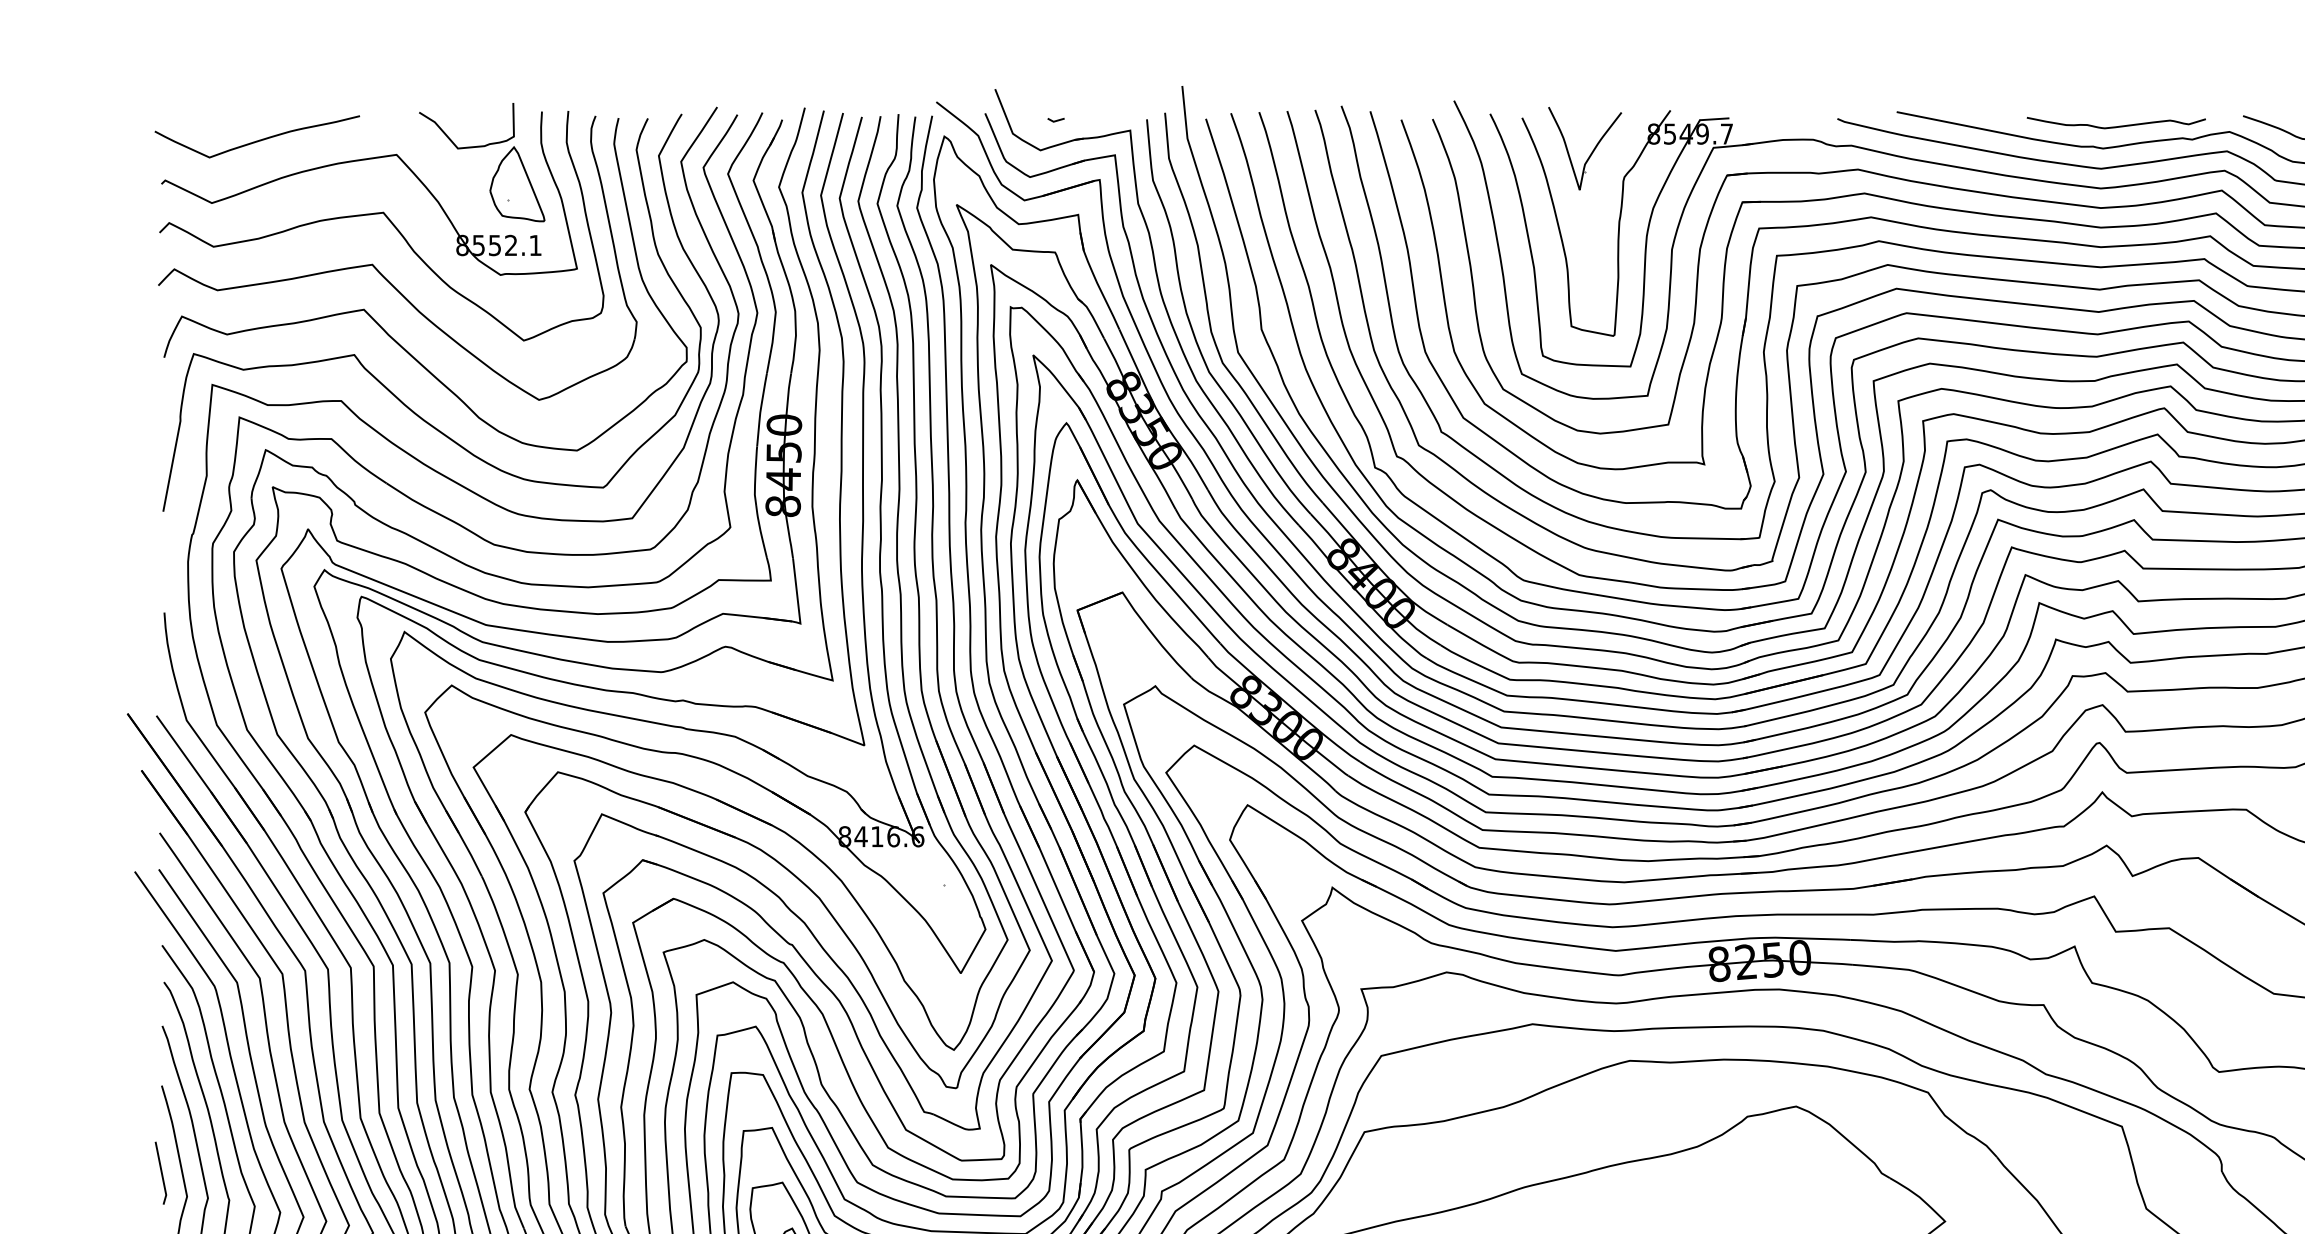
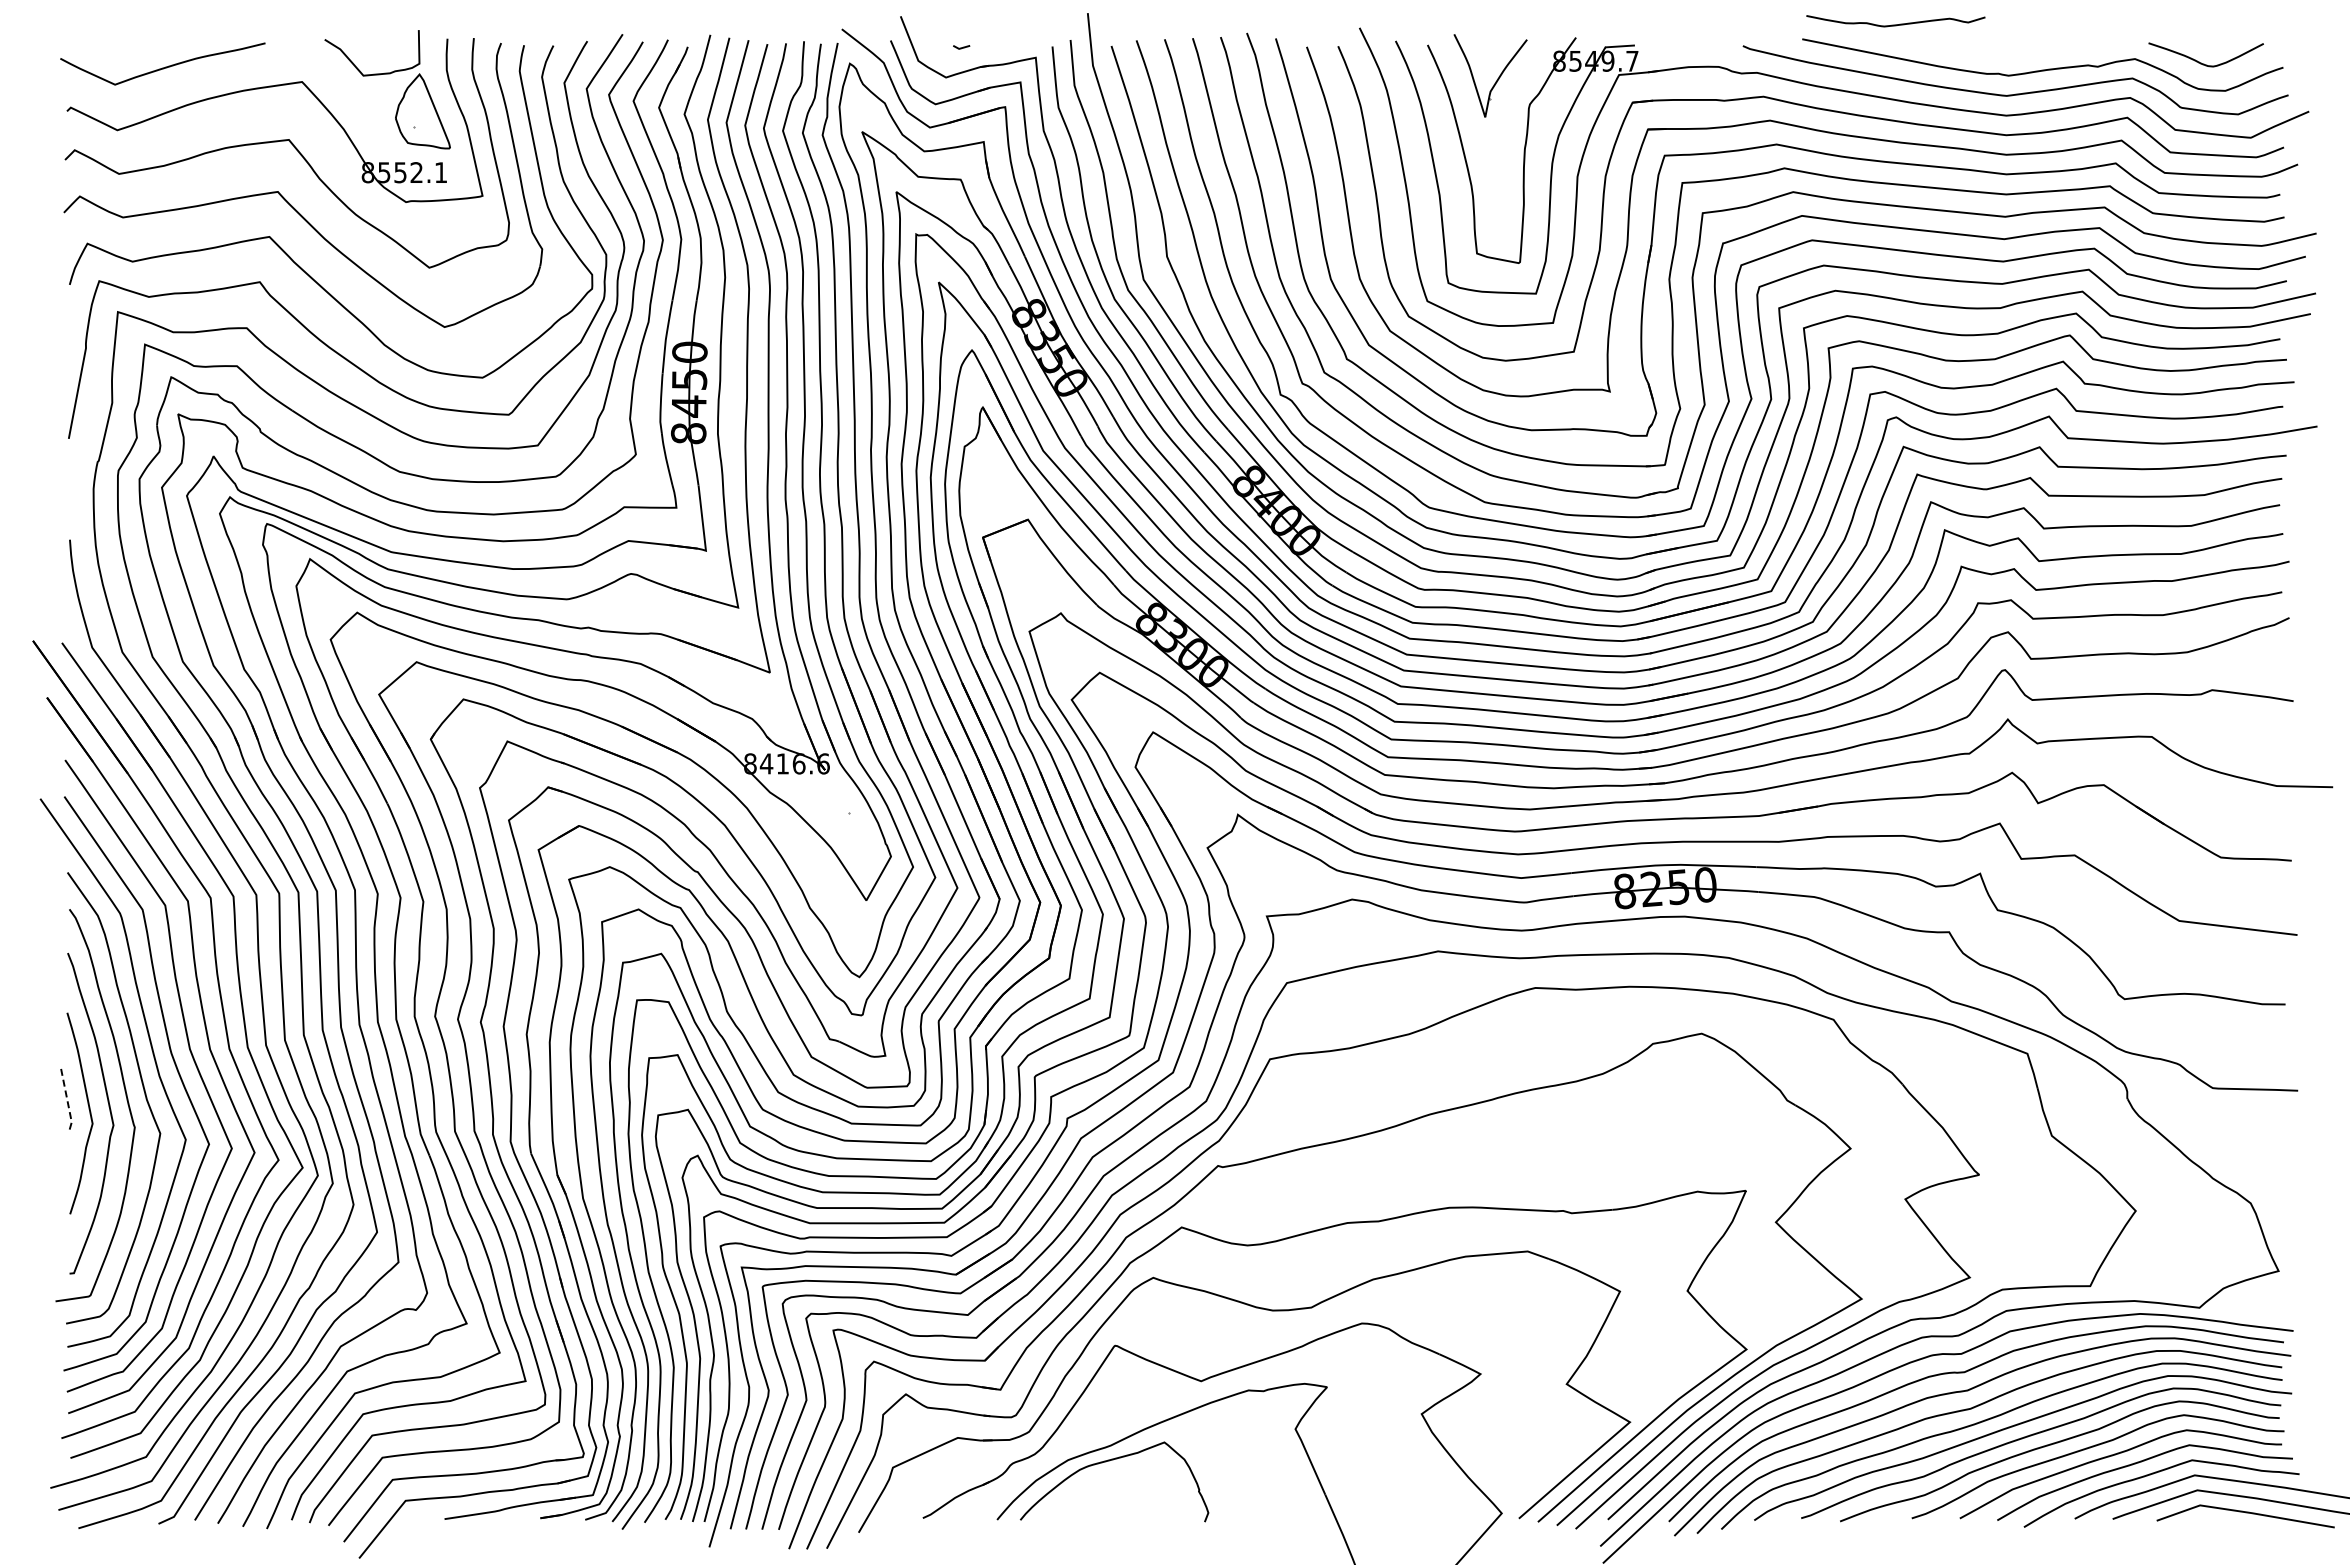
curve: (2115, 126) -> (1895, 24), moved
line: (161, 1173) -> (67, 1100), solid -> dashed

